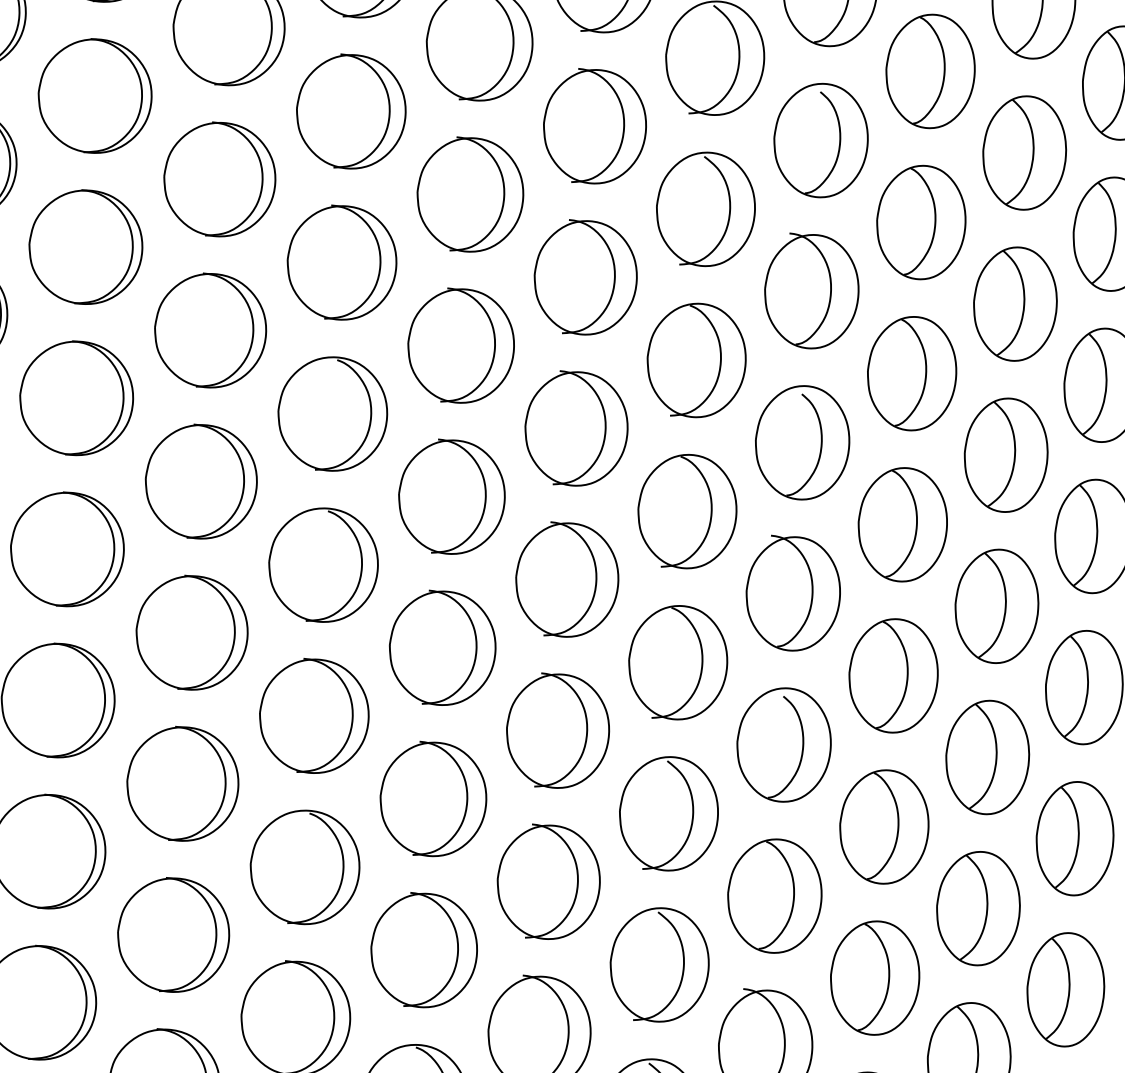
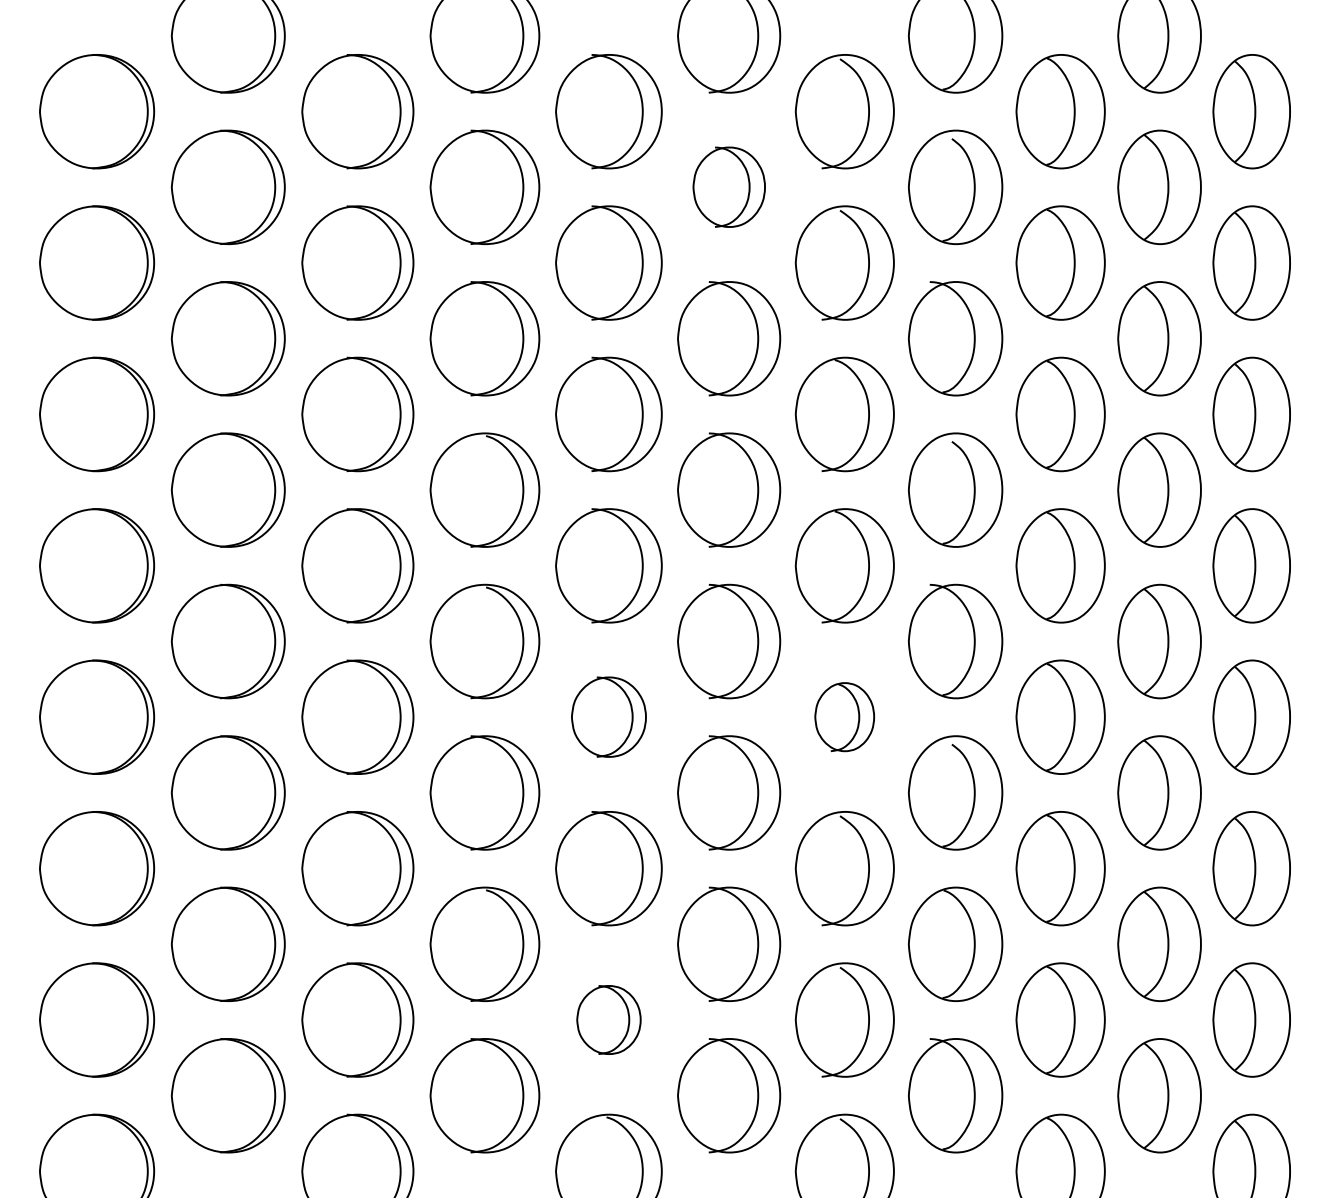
part: (595, 125) -> (729, 186), size x0.7
part: (442, 647) -> (608, 716), size x0.7
part: (677, 661) -> (844, 716), size x0.6
part: (423, 949) -> (608, 1019), size x0.6

